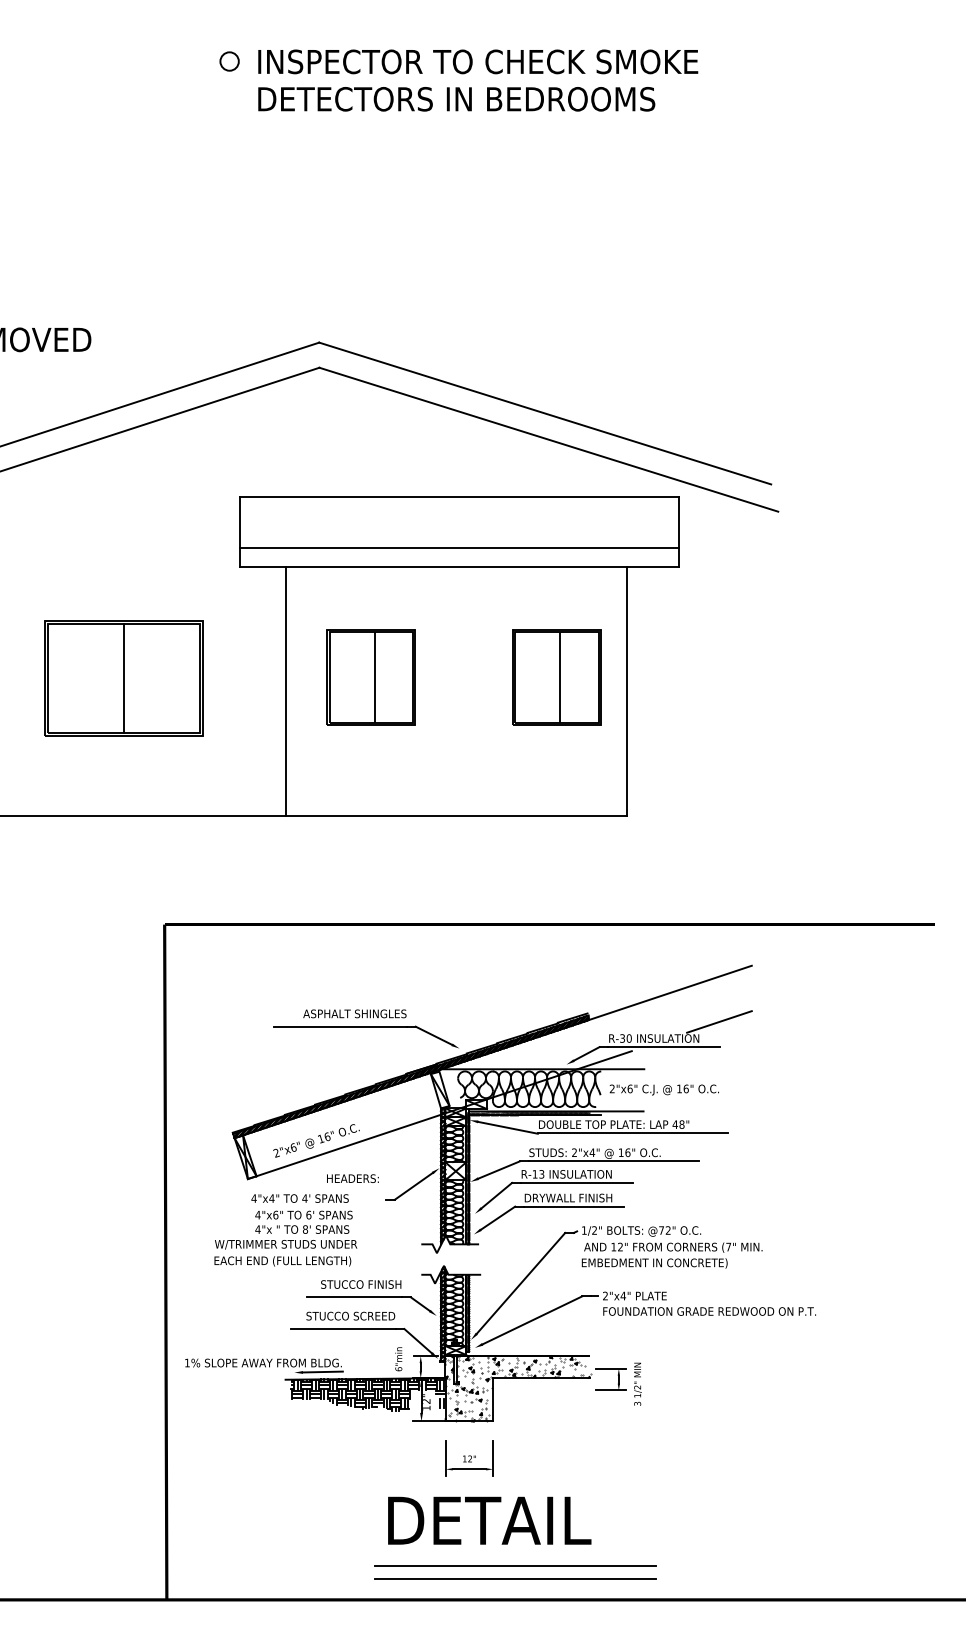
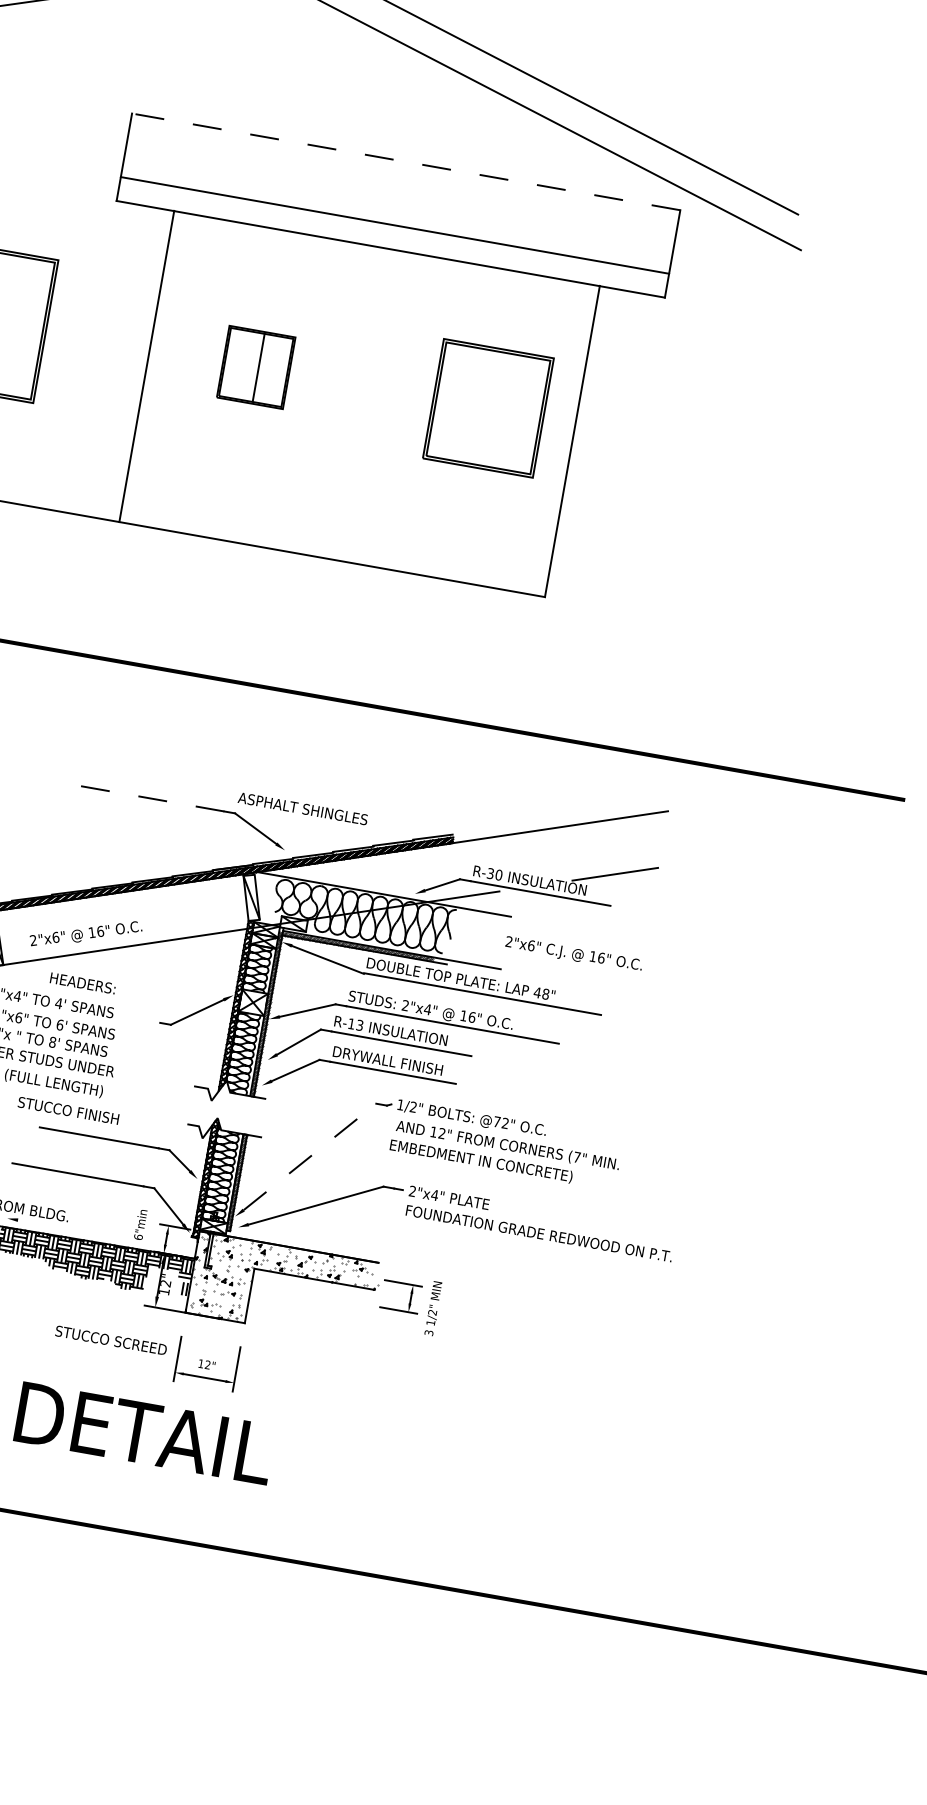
line: (459, 497) -> (406, 162), solid -> dashed
part: (370, 677) -> (255, 367), size x0.6
line: (560, 677) -> (492, 409), removed
text: (354, 1013) -> (302, 808), moved
line: (340, 1026) -> (141, 796), solid -> dashed
text: (663, 1089) -> (572, 953), moved
text: (352, 1178) -> (82, 983), moved
line: (521, 1282) -> (310, 1155), solid -> dashed
text: (361, 1284) -> (68, 1110), moved
text: (350, 1315) -> (111, 1339), moved
line: (322, 1371) -> (42, 1223), removed
text: (489, 1520) -> (144, 1433), moved
line: (515, 1565) -> (240, 1507), removed
line: (515, 1579) -> (237, 1525), removed

